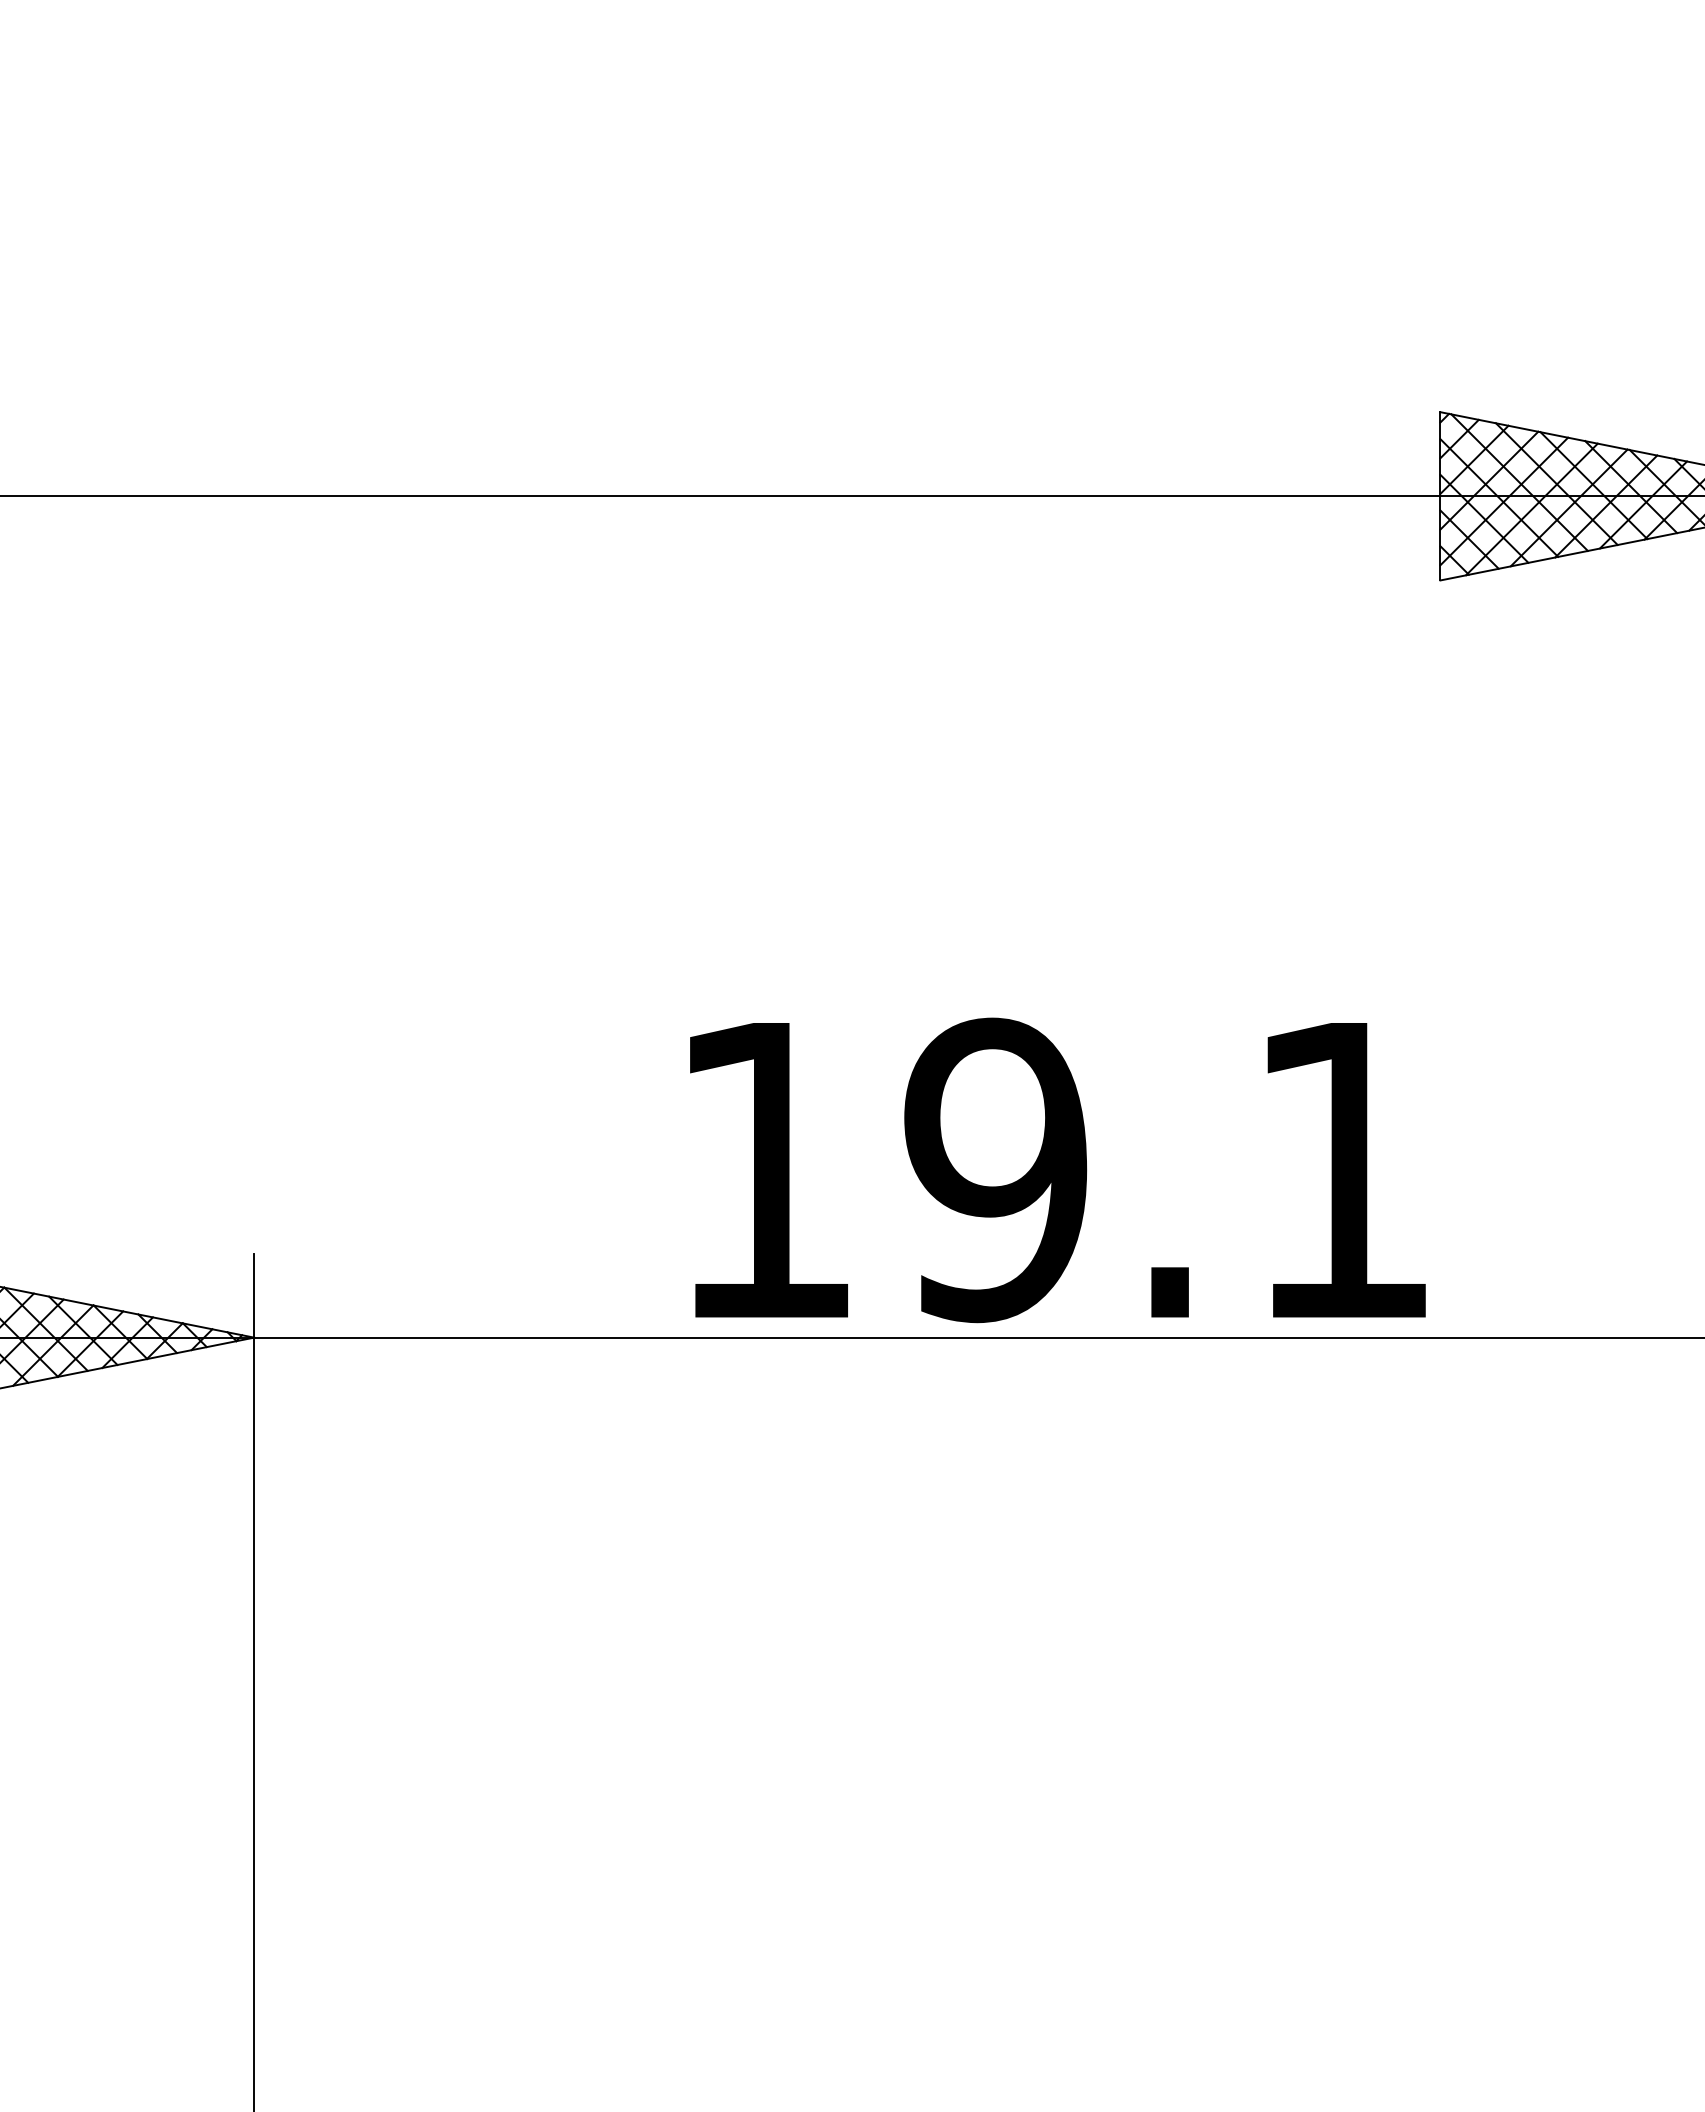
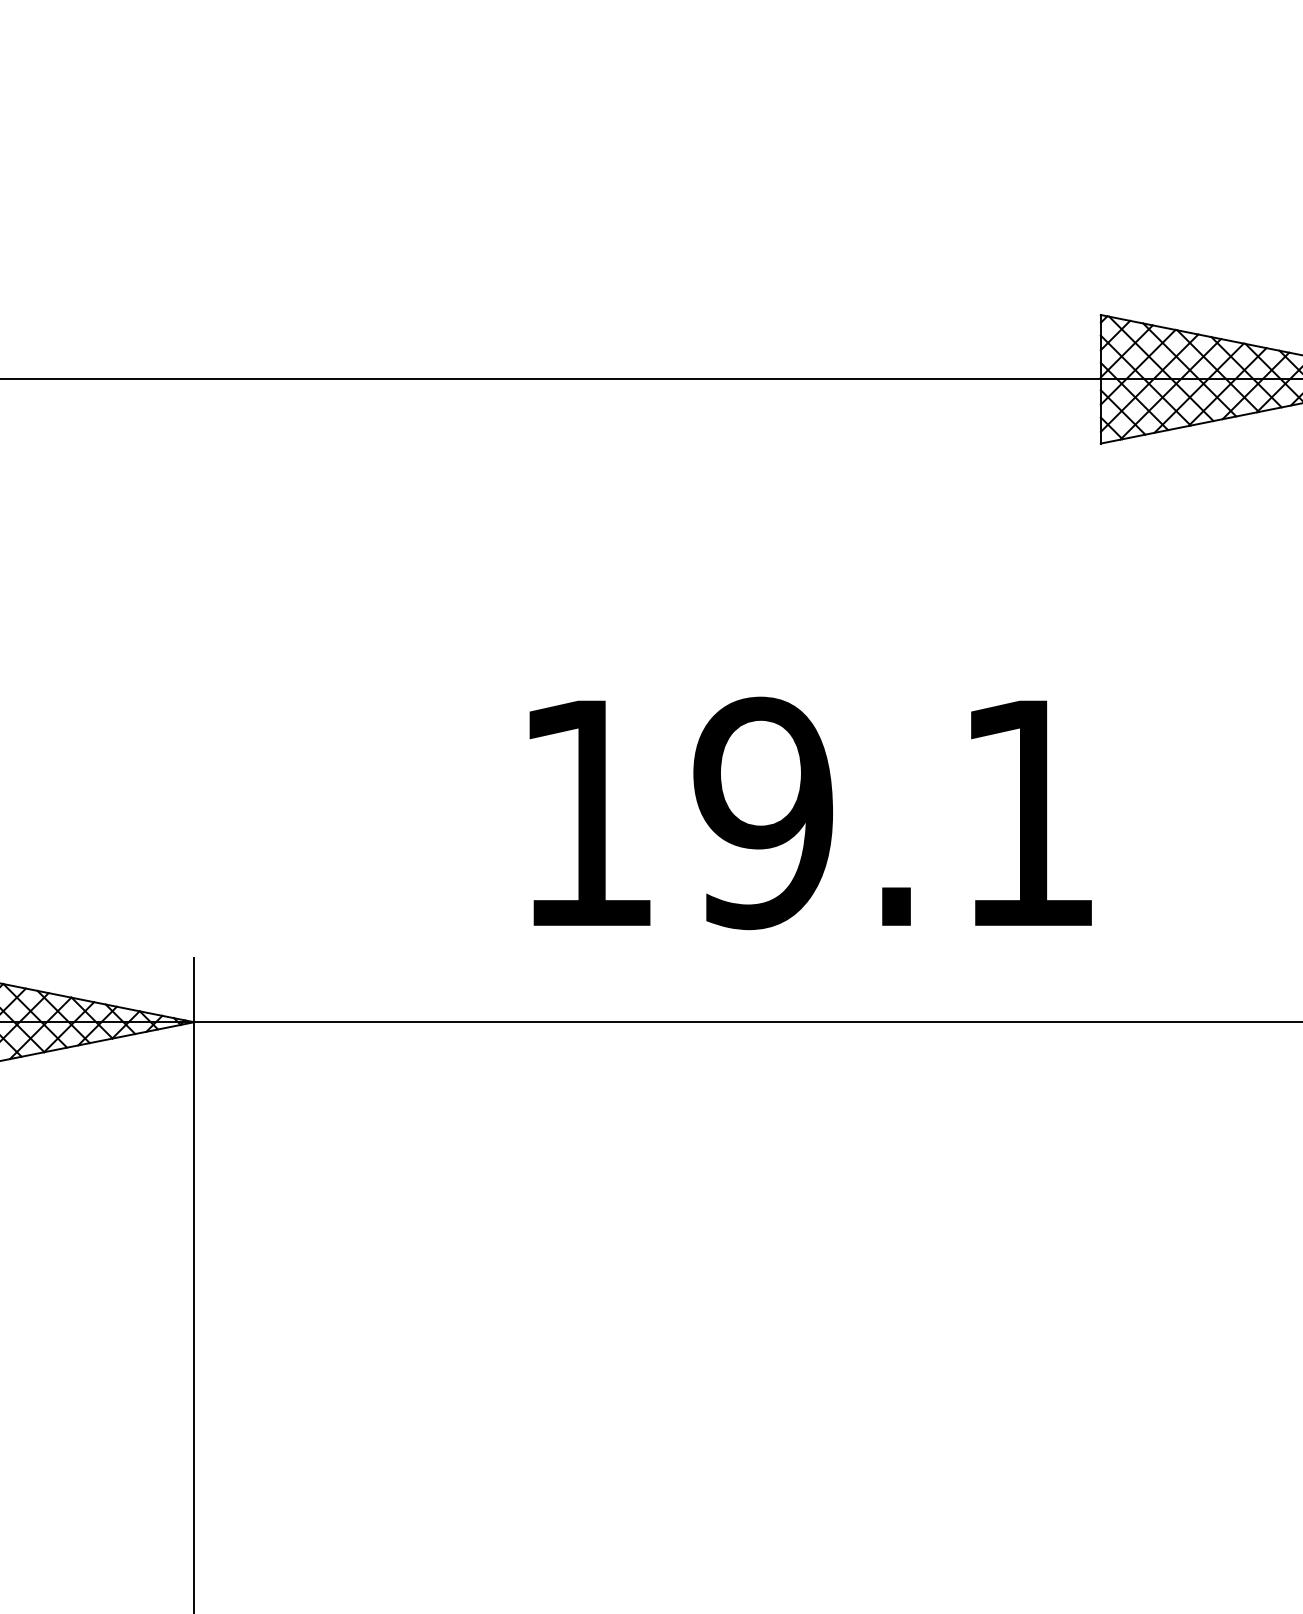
text: (1057, 1170) -> (810, 813), moved

